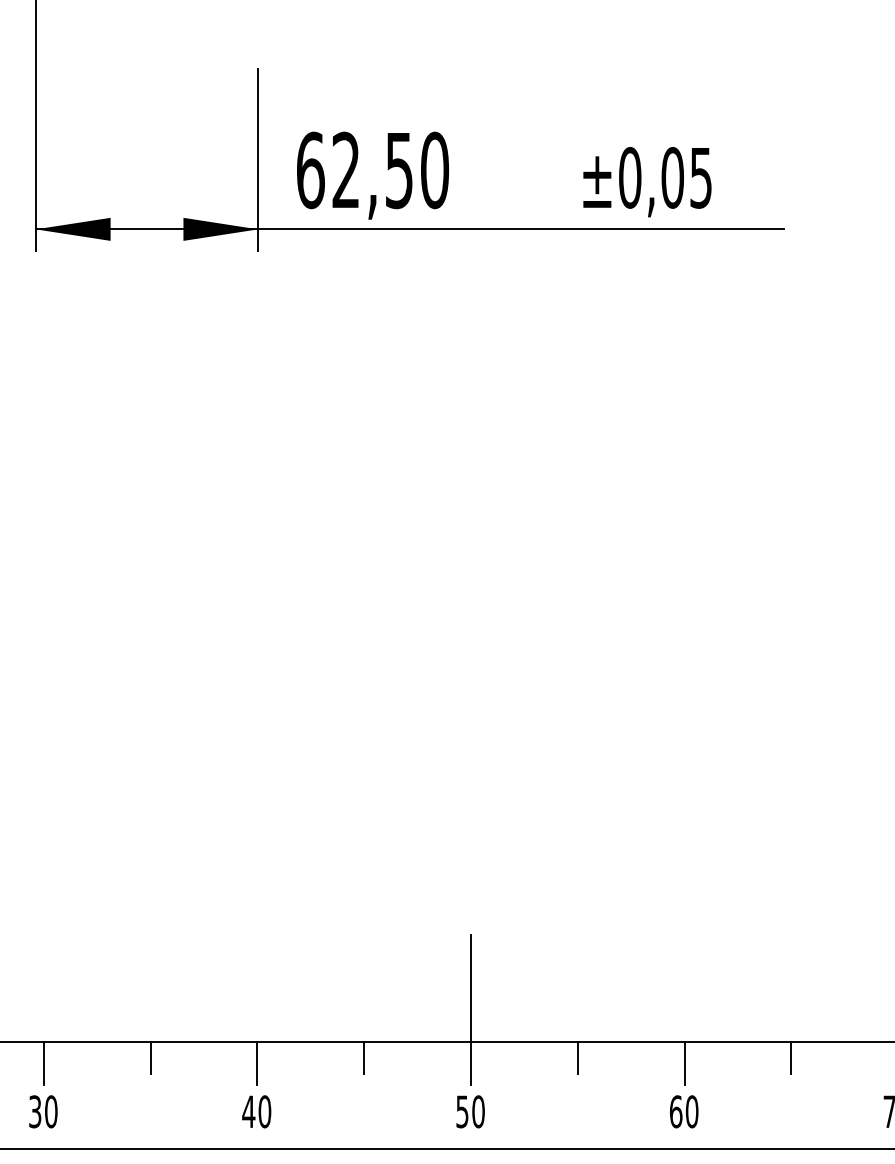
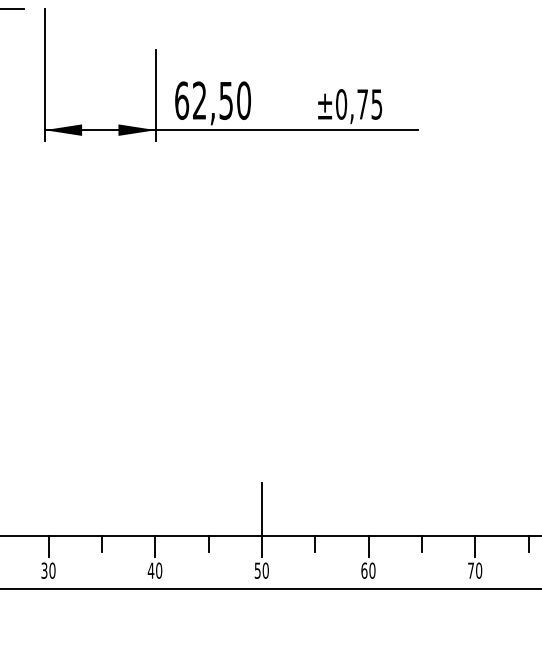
text: (672, 177) -> (362, 104), ±0,05 -> ±0,75

